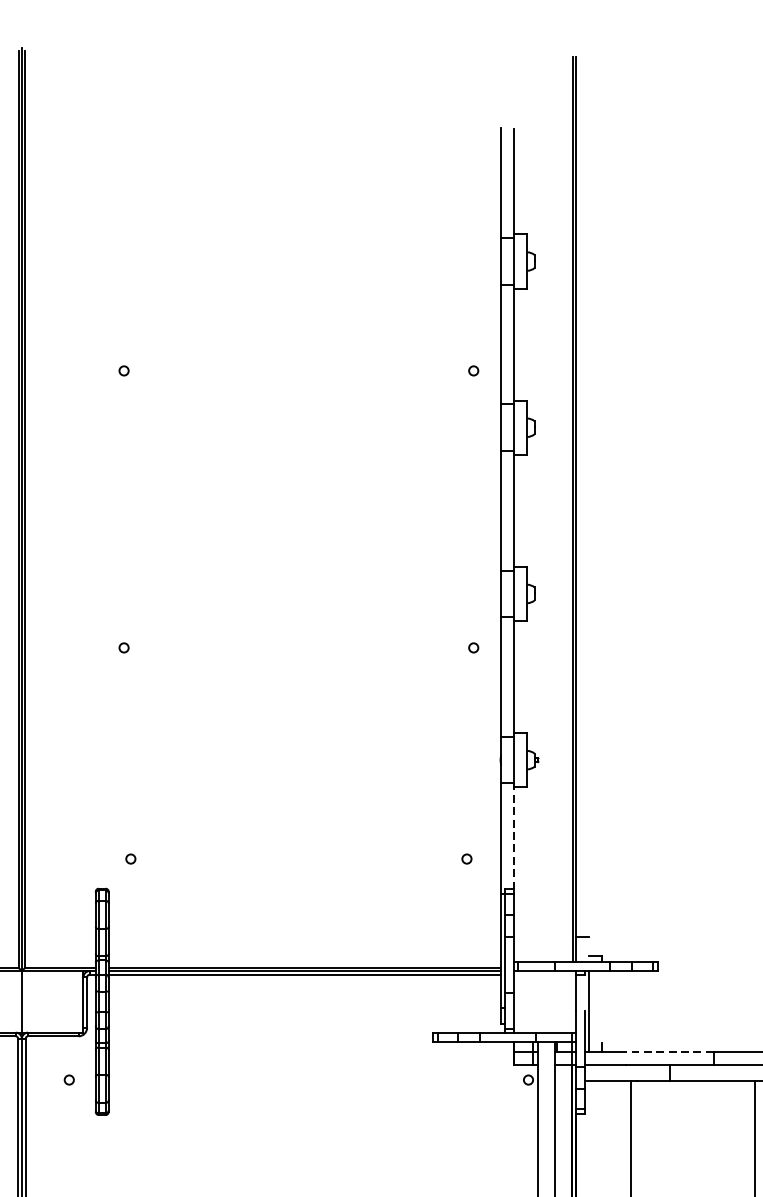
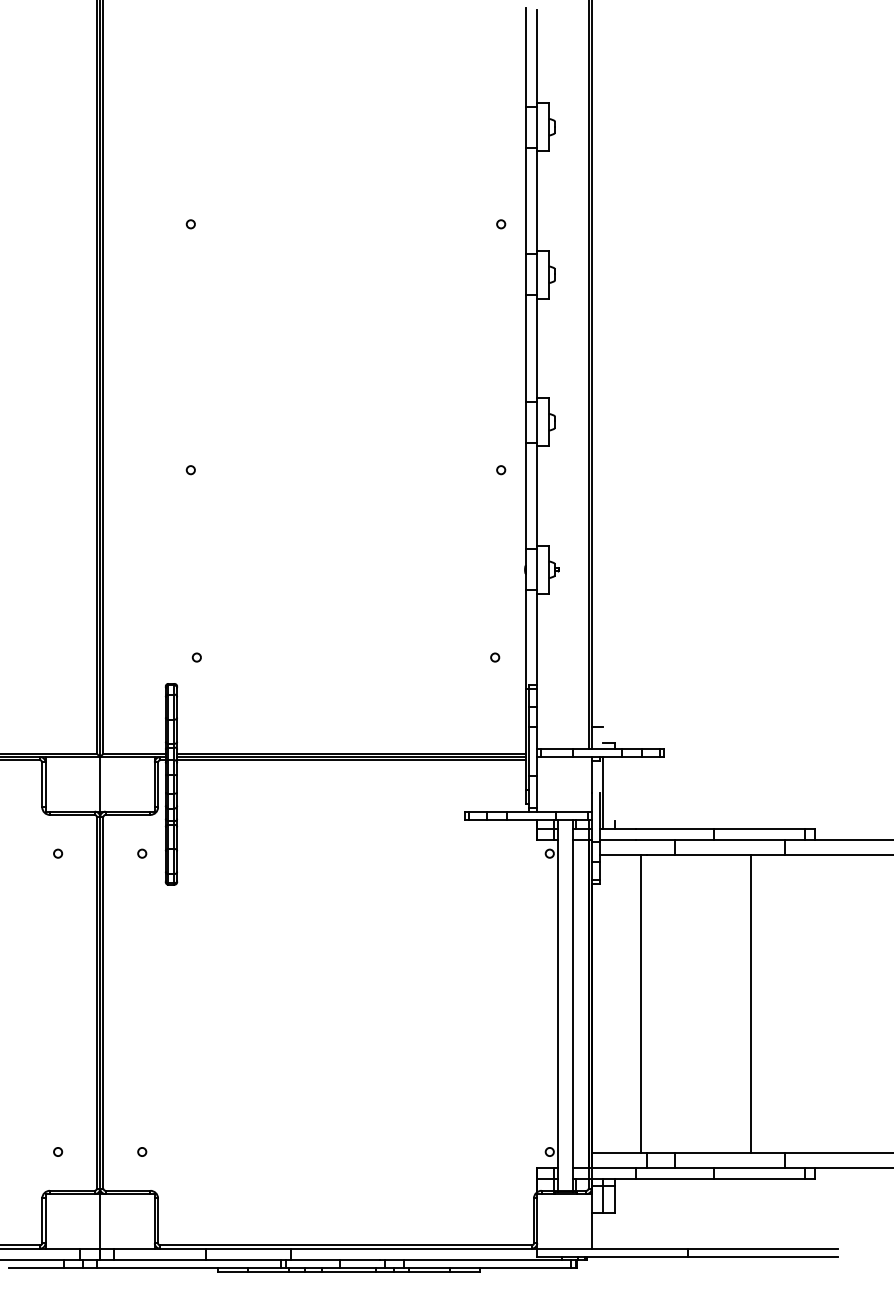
line: (514, 836) -> (537, 637), dashed -> solid
line: (670, 1051) -> (675, 828), dashed -> solid

